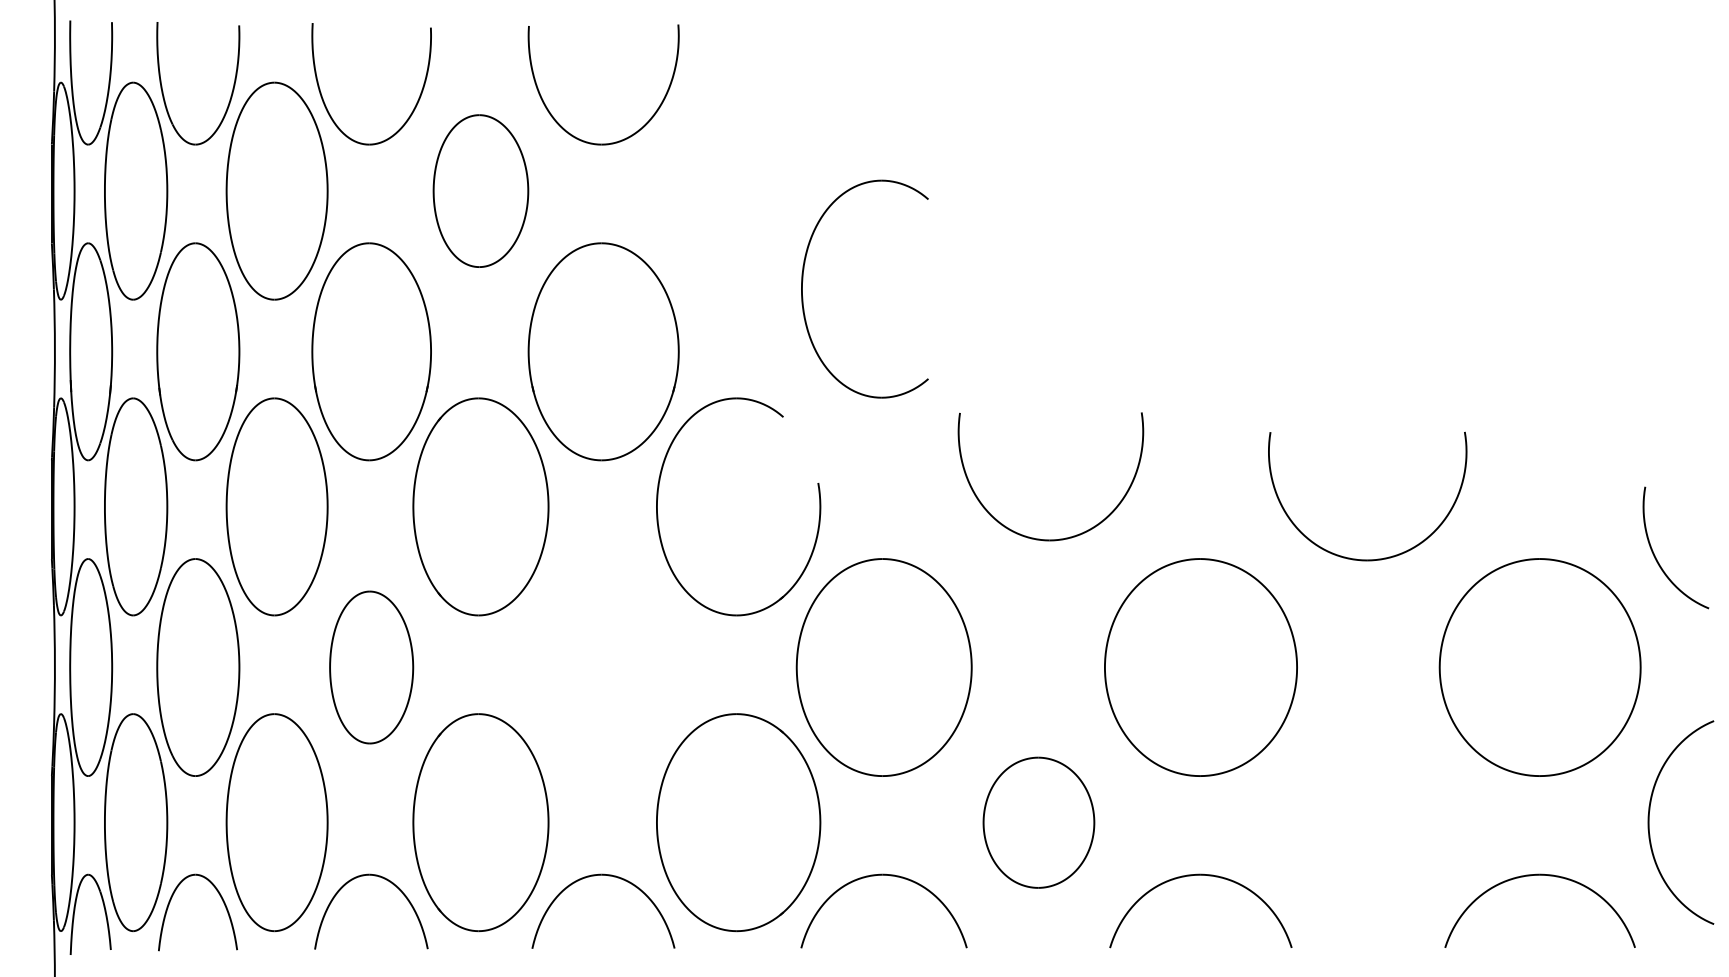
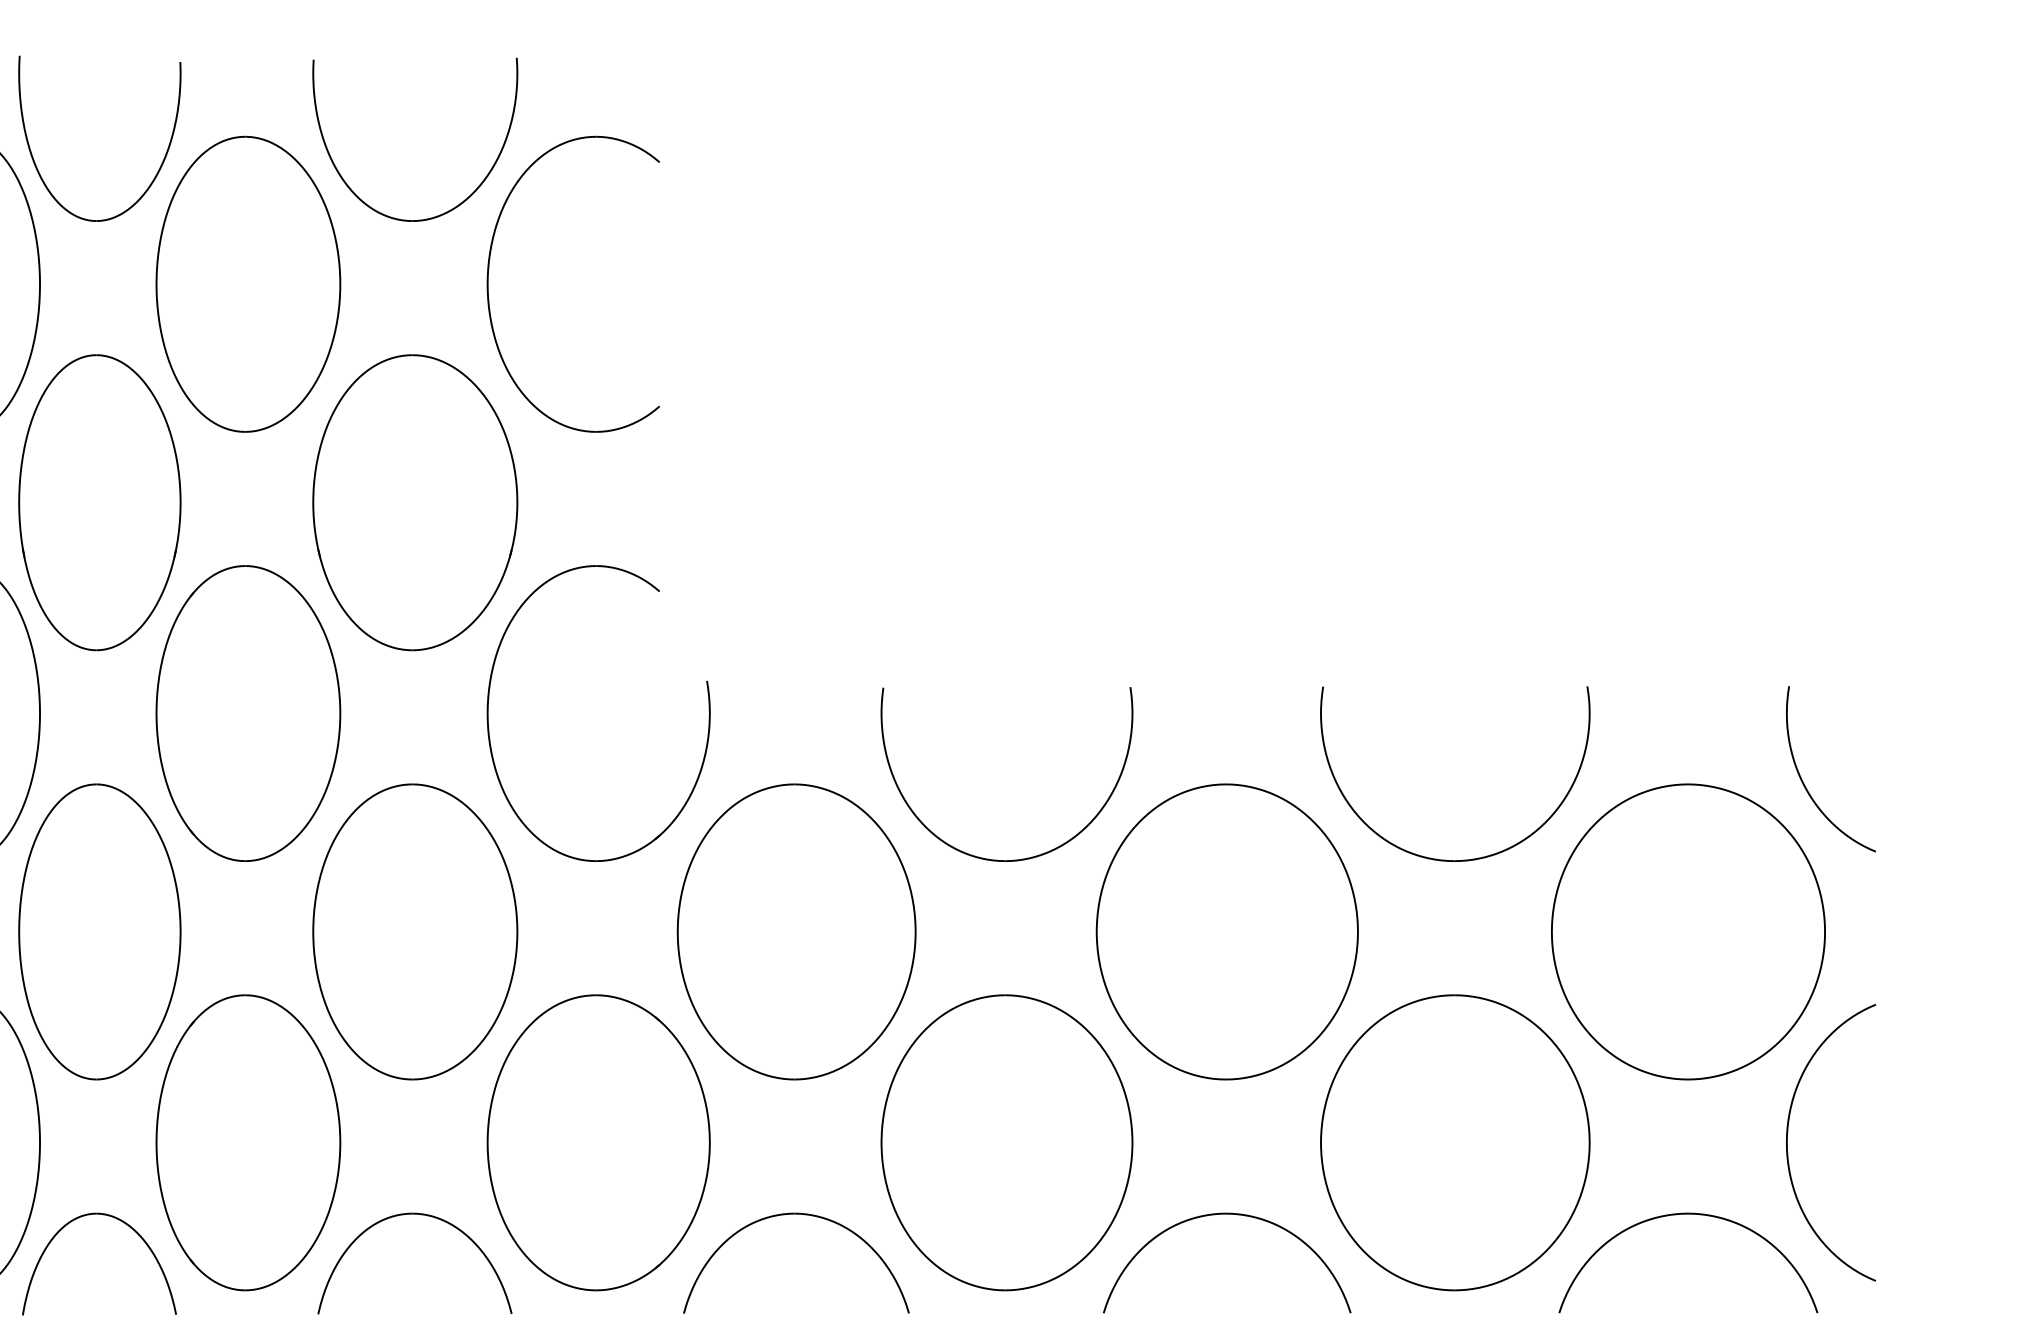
part: (480, 190) -> (247, 283), size x1.43
part: (803, 280) -> (489, 272), moved
part: (1059, 538) -> (1018, 858), moved
curve: (1656, 557) -> (1804, 782), moved
part: (1377, 558) -> (1468, 858), moved
part: (371, 667) -> (99, 931), size x1.43
part: (603, 667) -> (415, 931), added
part: (1038, 822) -> (1006, 1142), size x1.67
part: (1368, 822) -> (1455, 1142), added
curve: (1649, 822) -> (1788, 1142), moved

